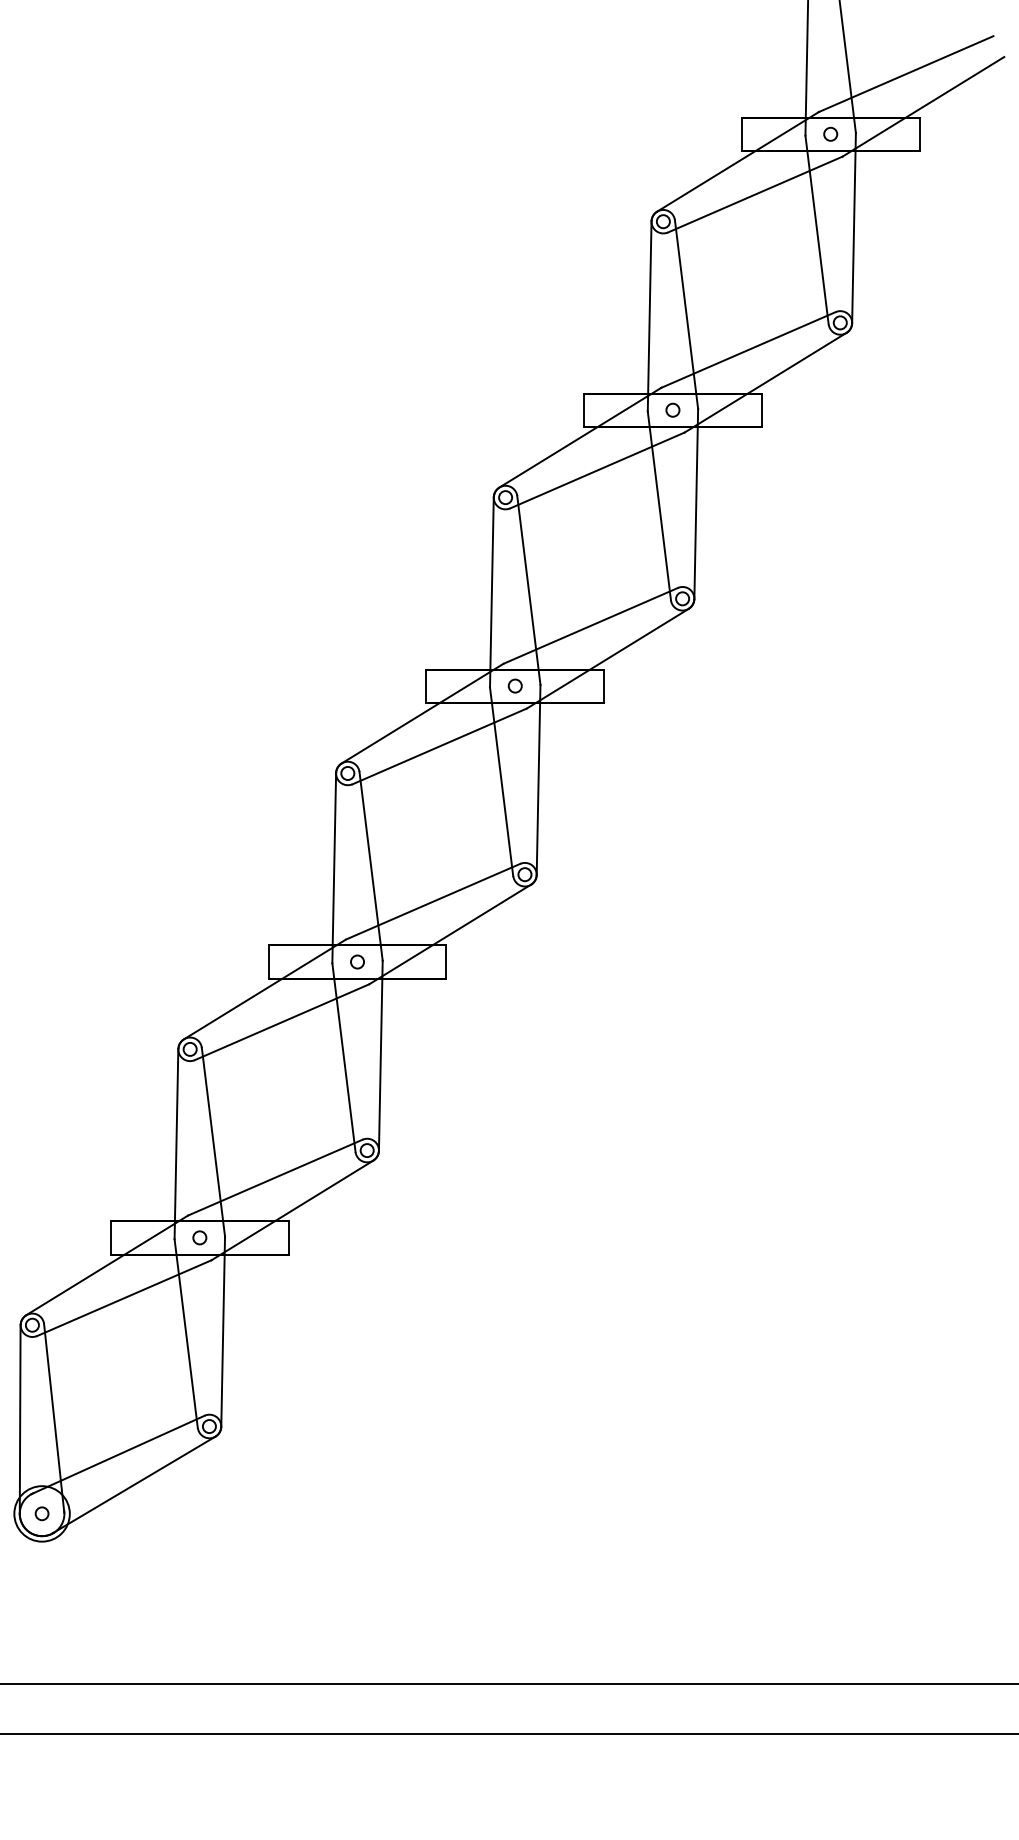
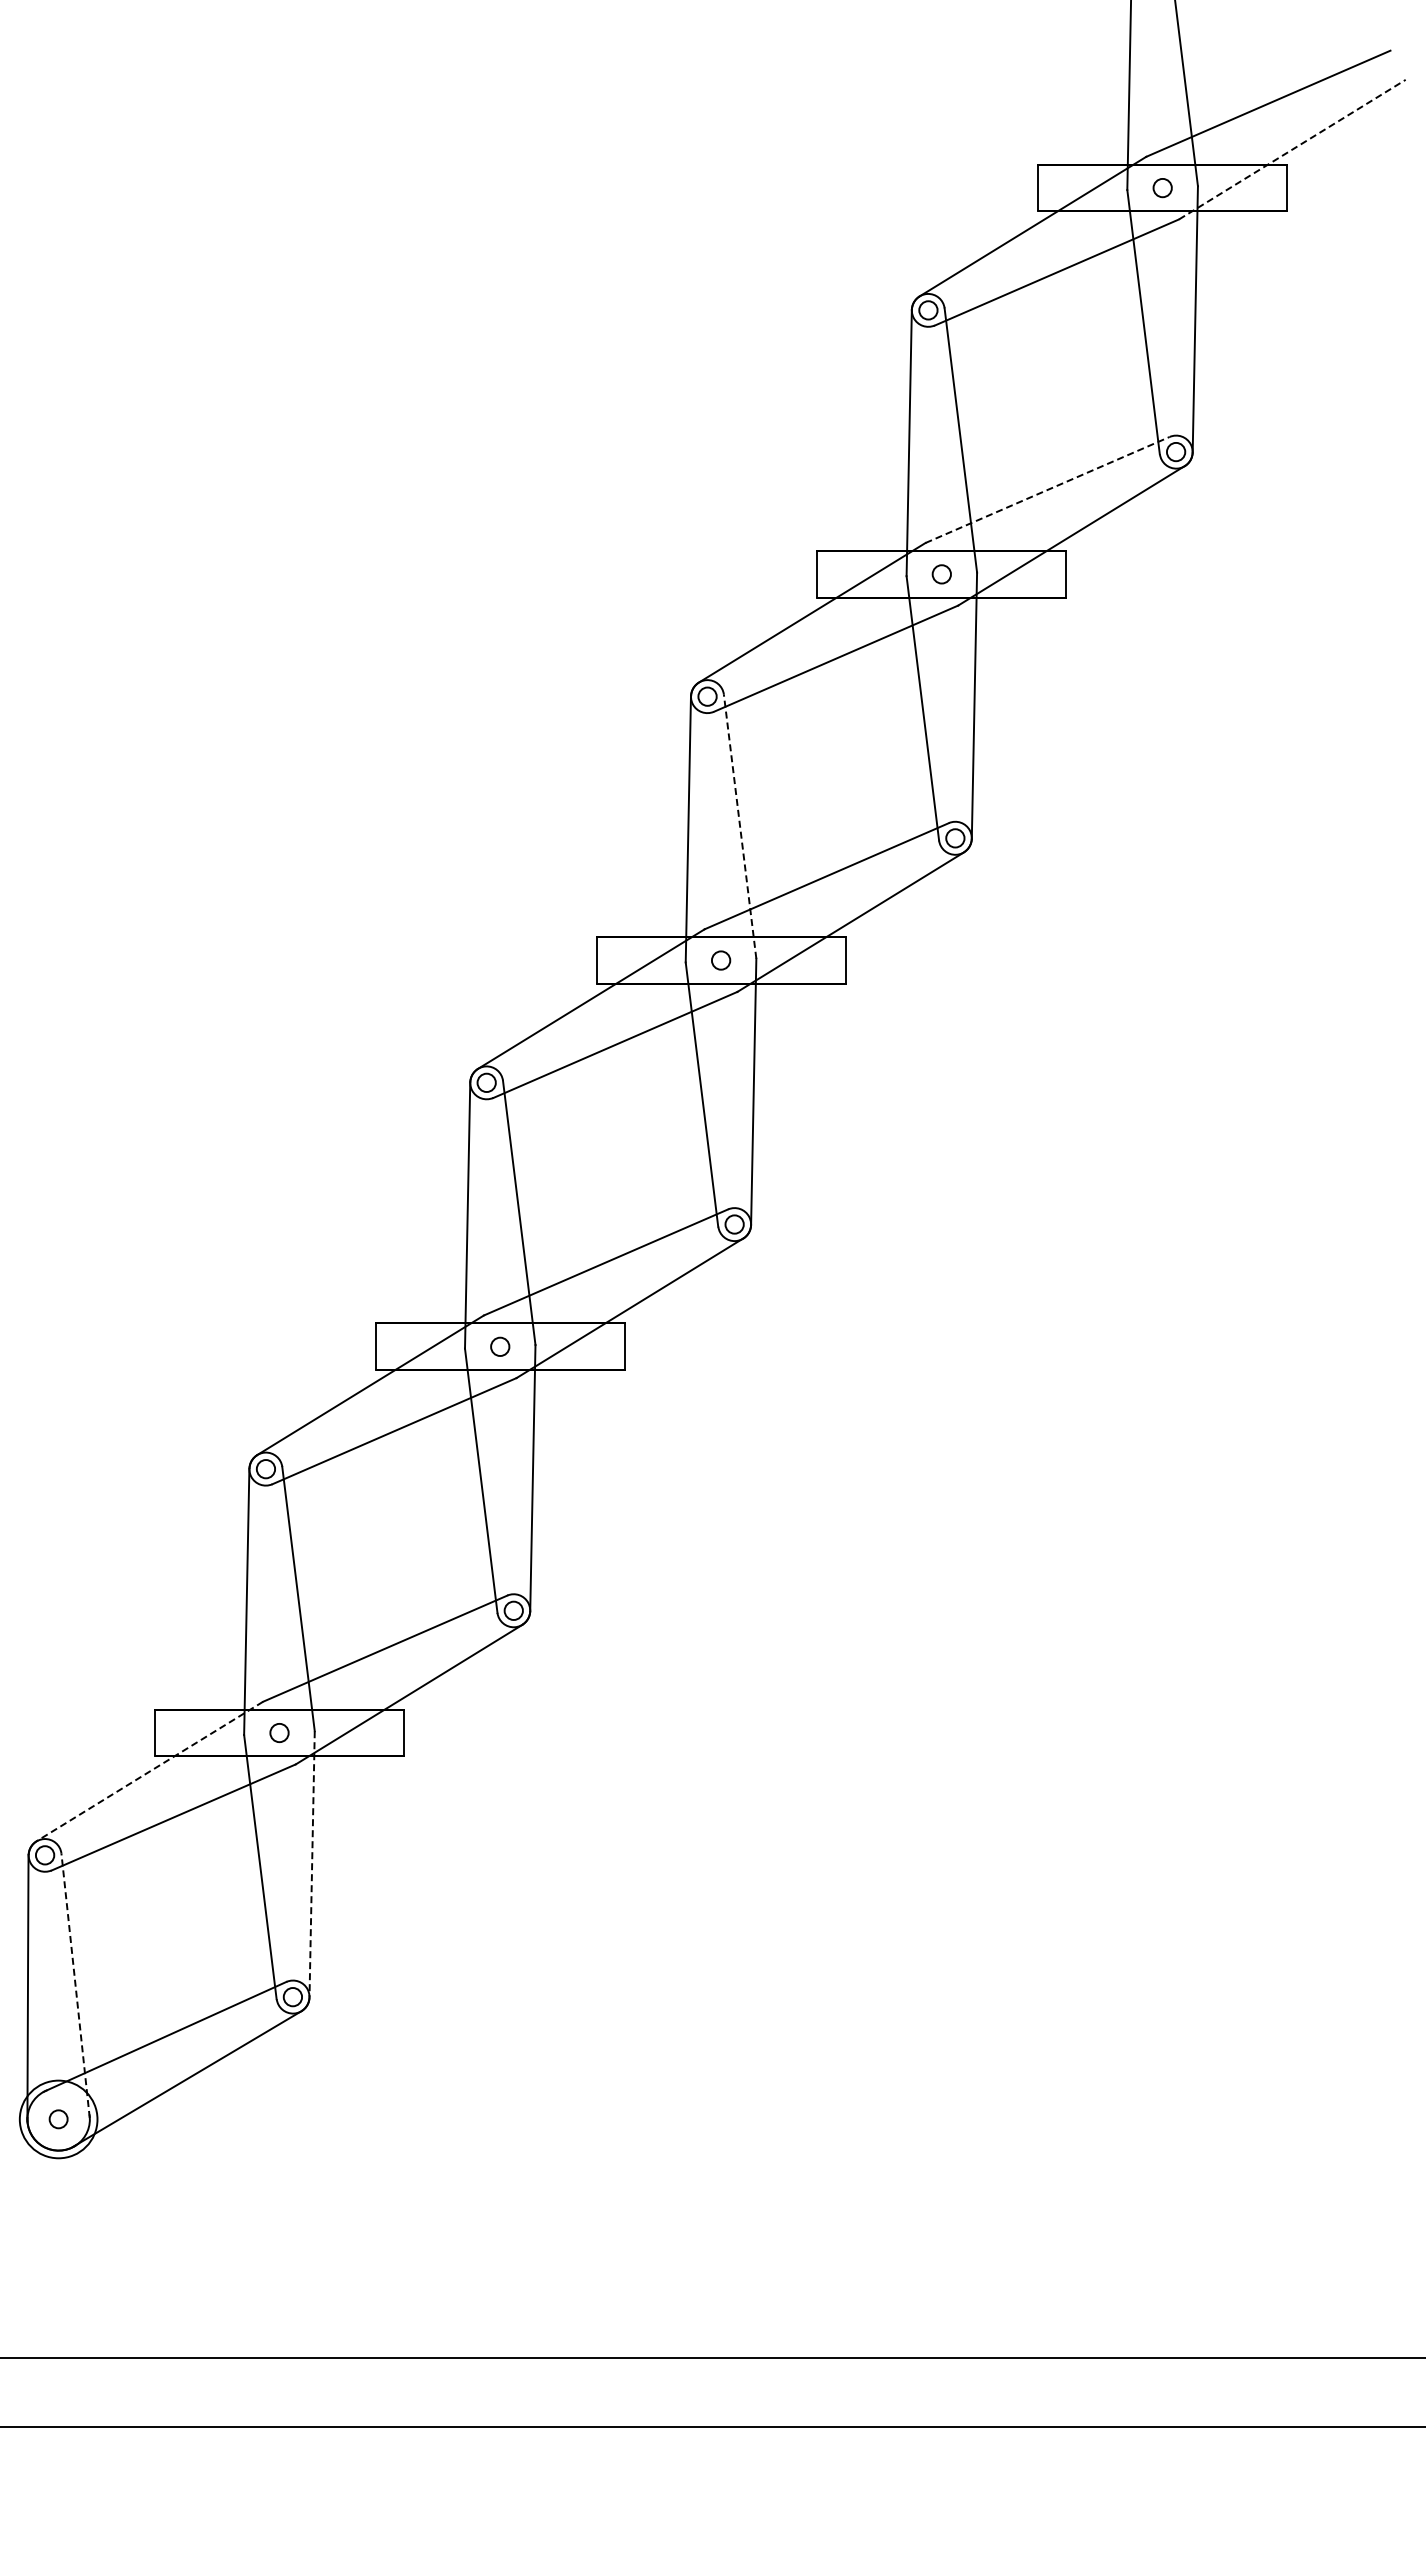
line: (923, 106) -> (1292, 149), solid -> dashed
line: (749, 349) -> (1048, 489), solid -> dashed
line: (529, 590) -> (740, 826), solid -> dashed
line: (106, 1265) -> (149, 1771), solid -> dashed
line: (223, 1331) -> (312, 1864), solid -> dashed
line: (54, 1418) -> (75, 1985), solid -> dashed

